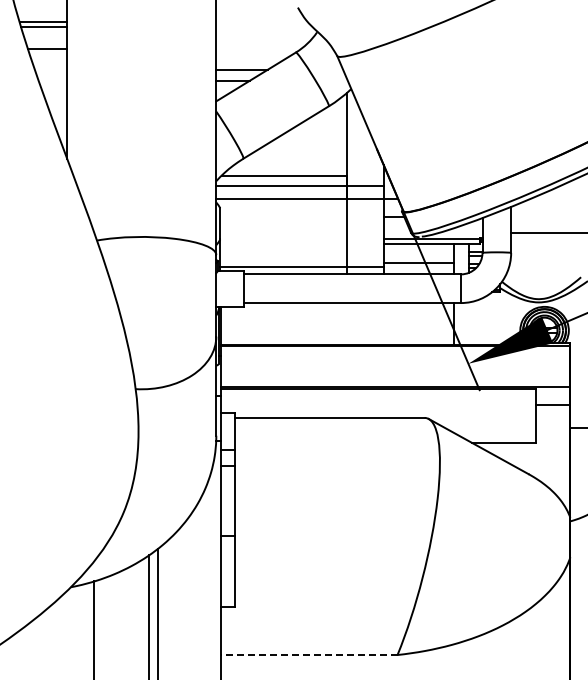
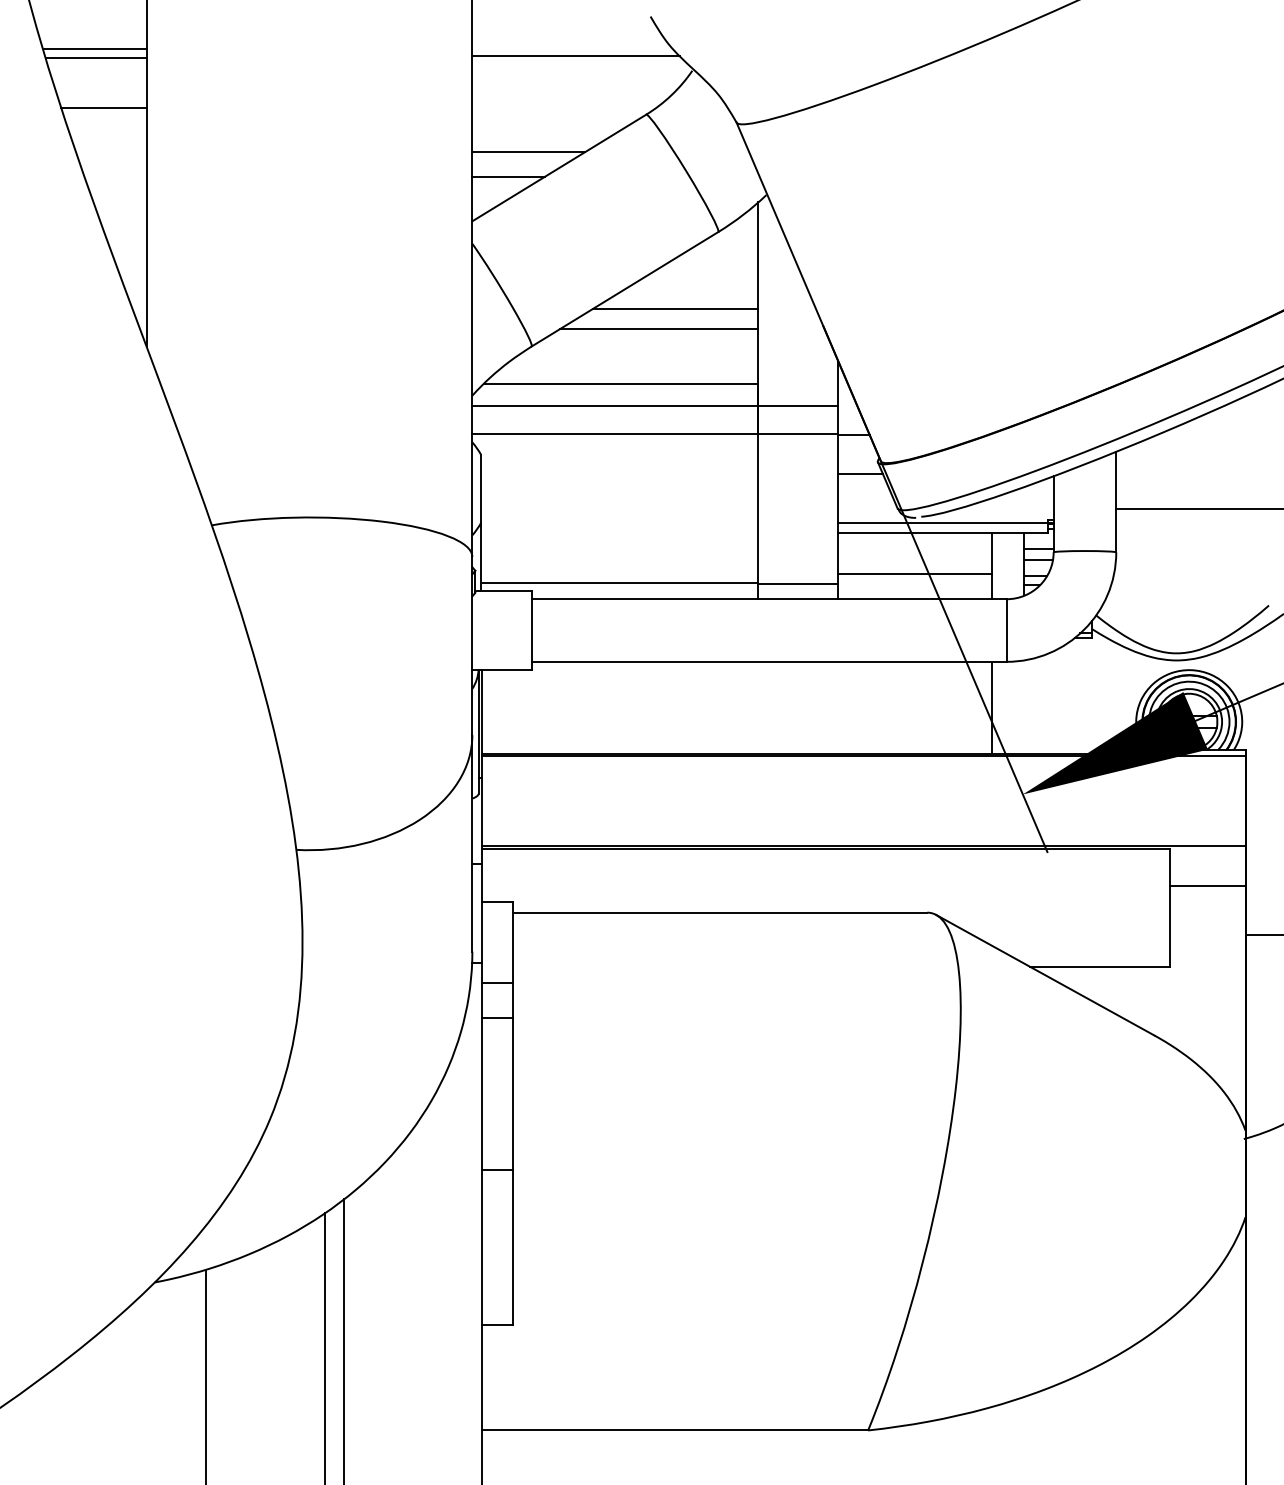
line: (263, 25) -> (575, 55), added
line: (309, 141) -> (675, 308), added
line: (301, 150) -> (658, 328), added
line: (308, 655) -> (673, 1431), dashed -> solid

